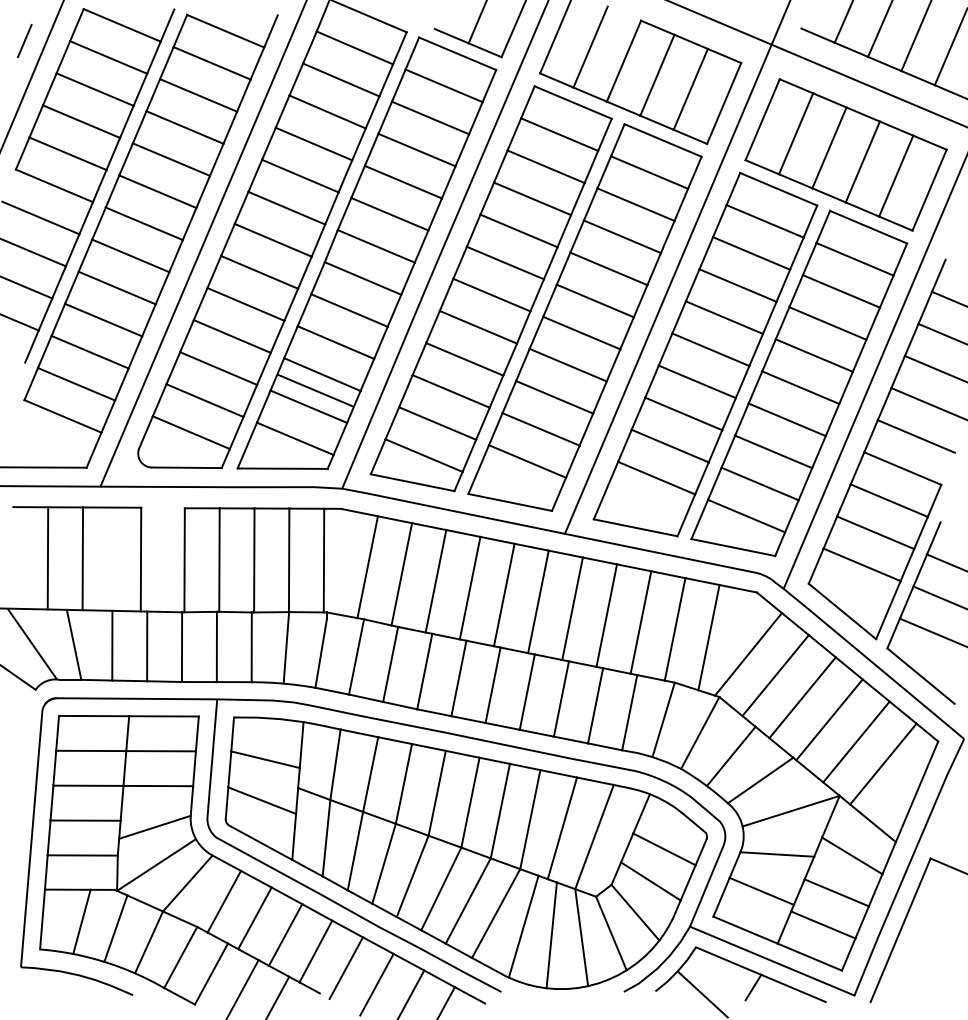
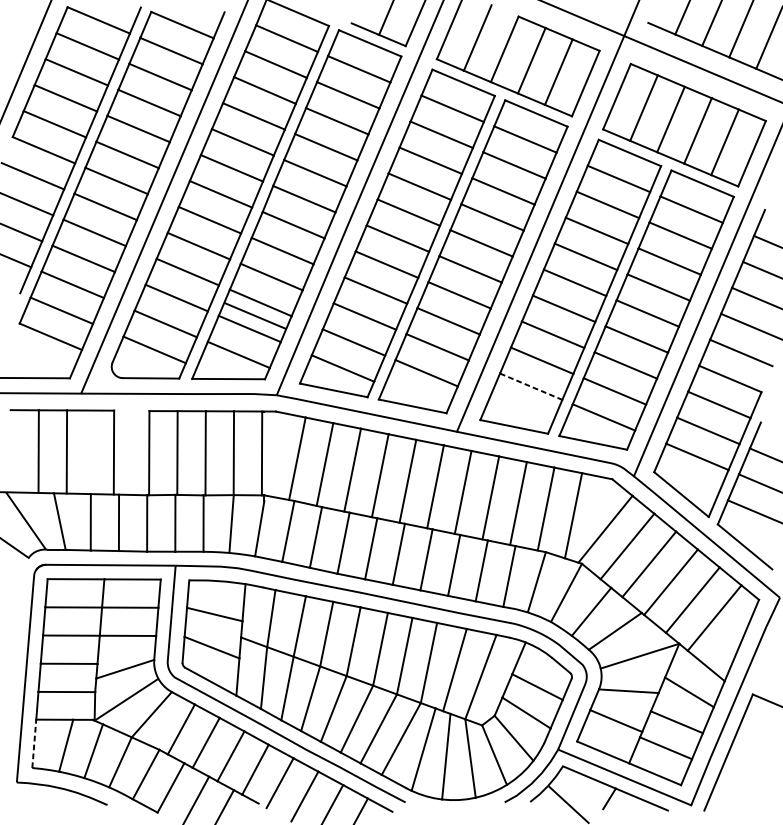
line: (24, 40) -> (19, 32), removed
line: (656, 478) -> (531, 387), solid -> dashed
line: (42, 919) -> (34, 743), solid -> dashed

